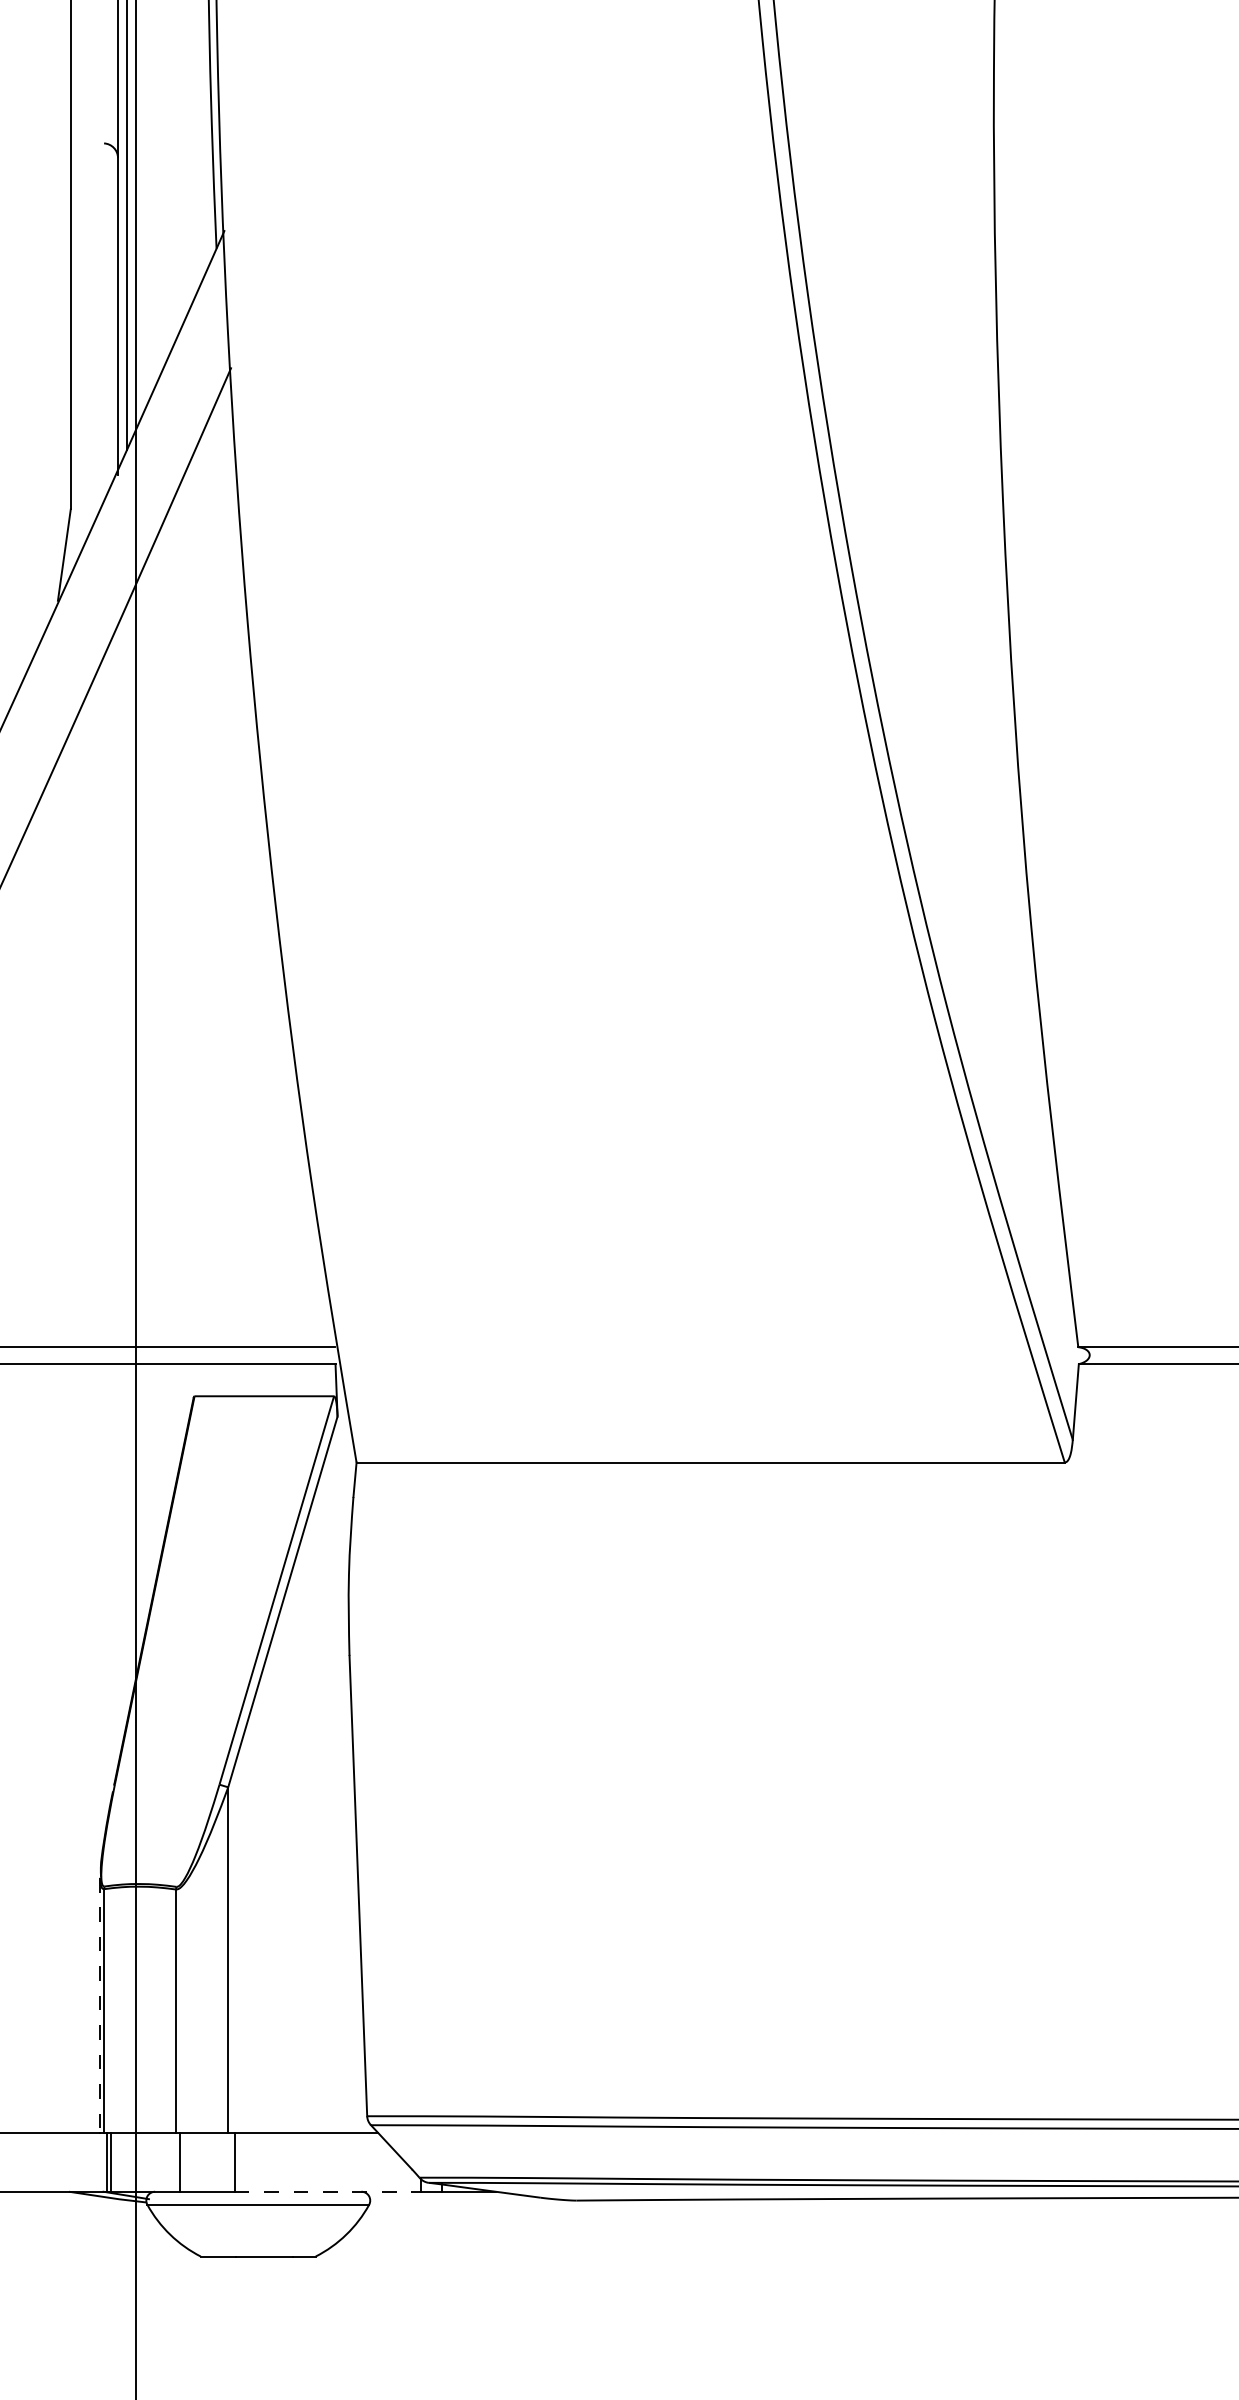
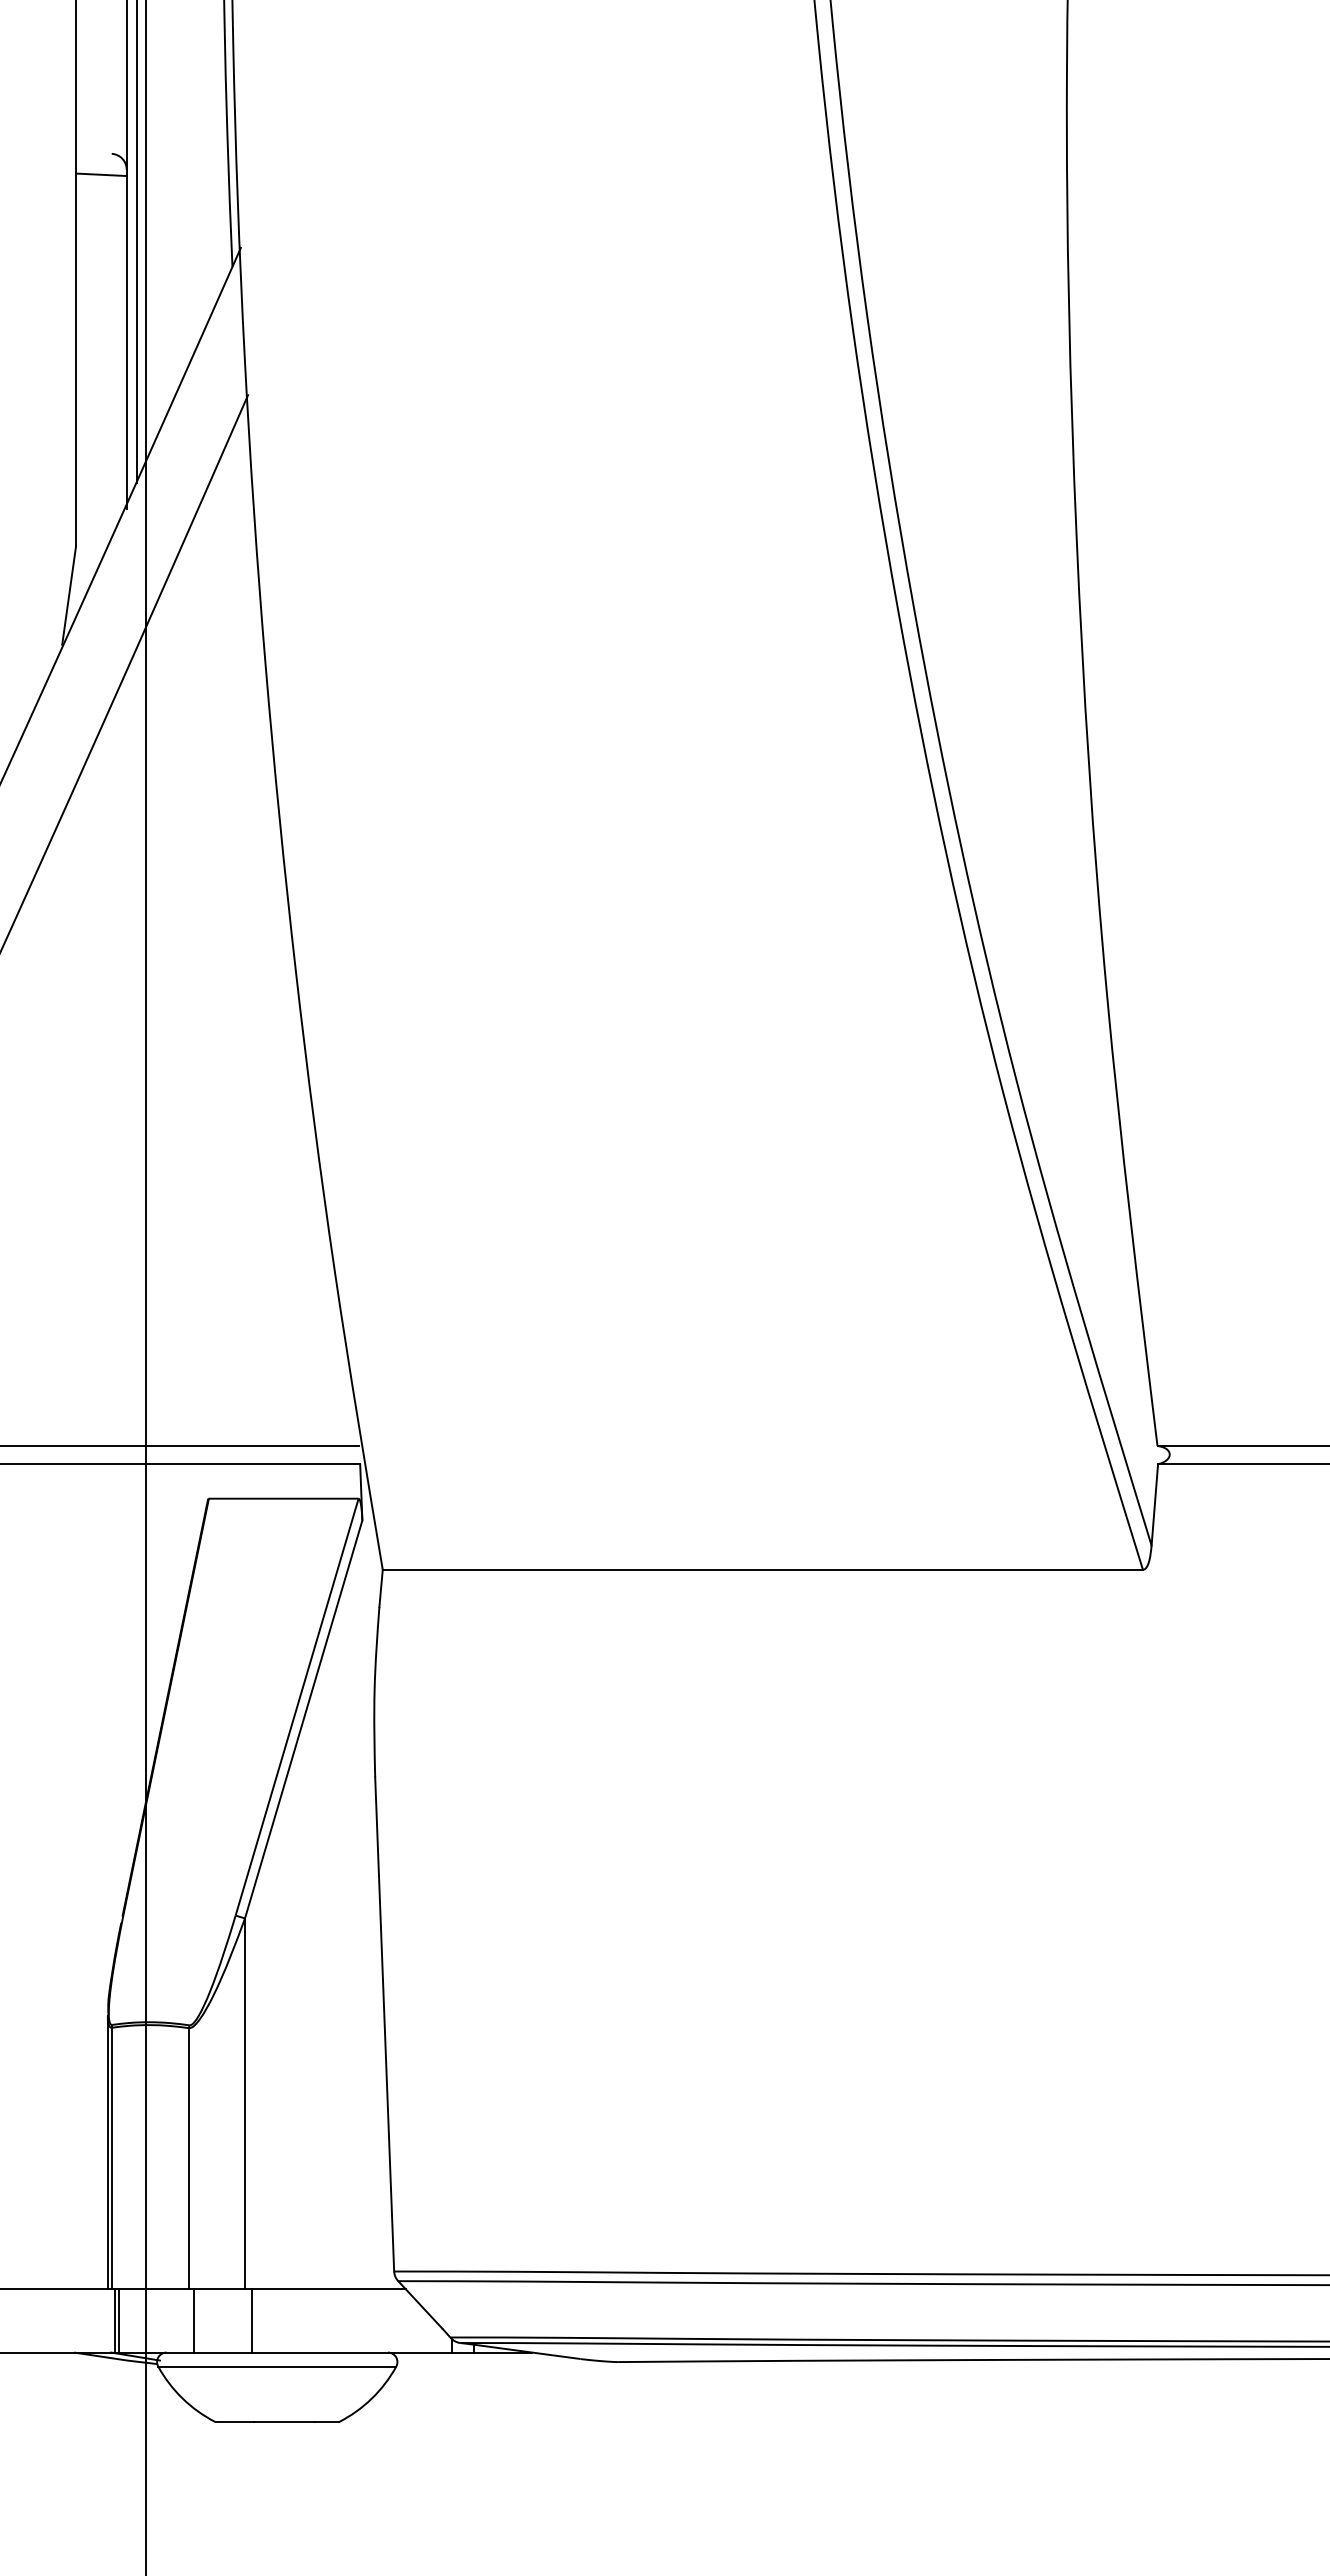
line: (93, 162) -> (100, 174), added
line: (100, 2005) -> (107, 2152), dashed -> solid
line: (328, 2191) -> (352, 2352), dashed -> solid

